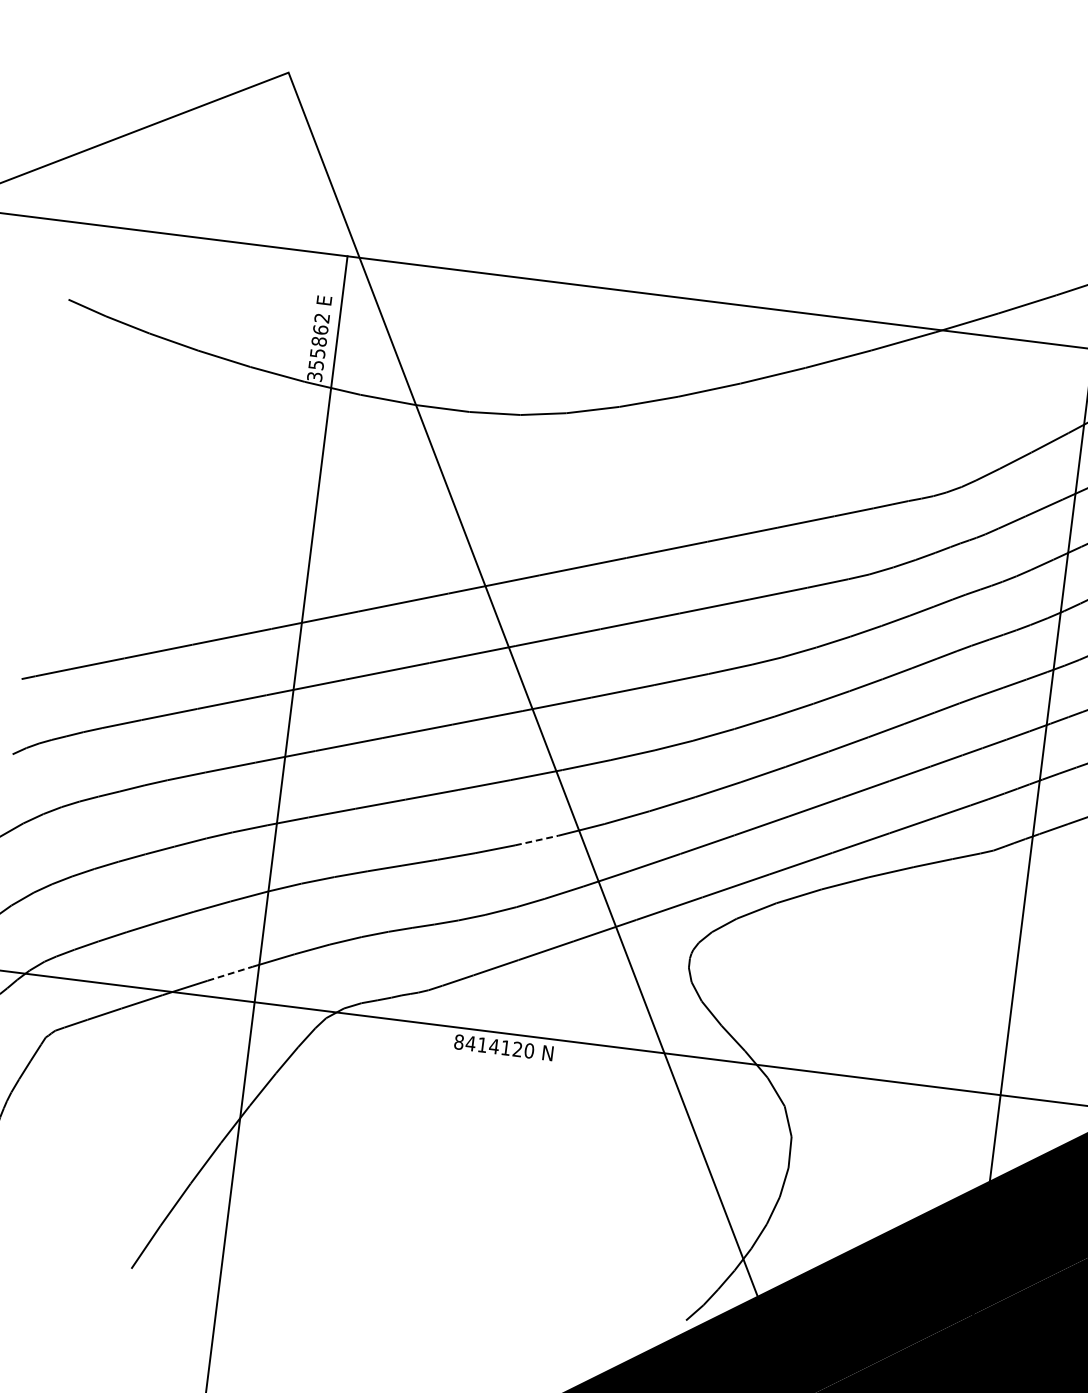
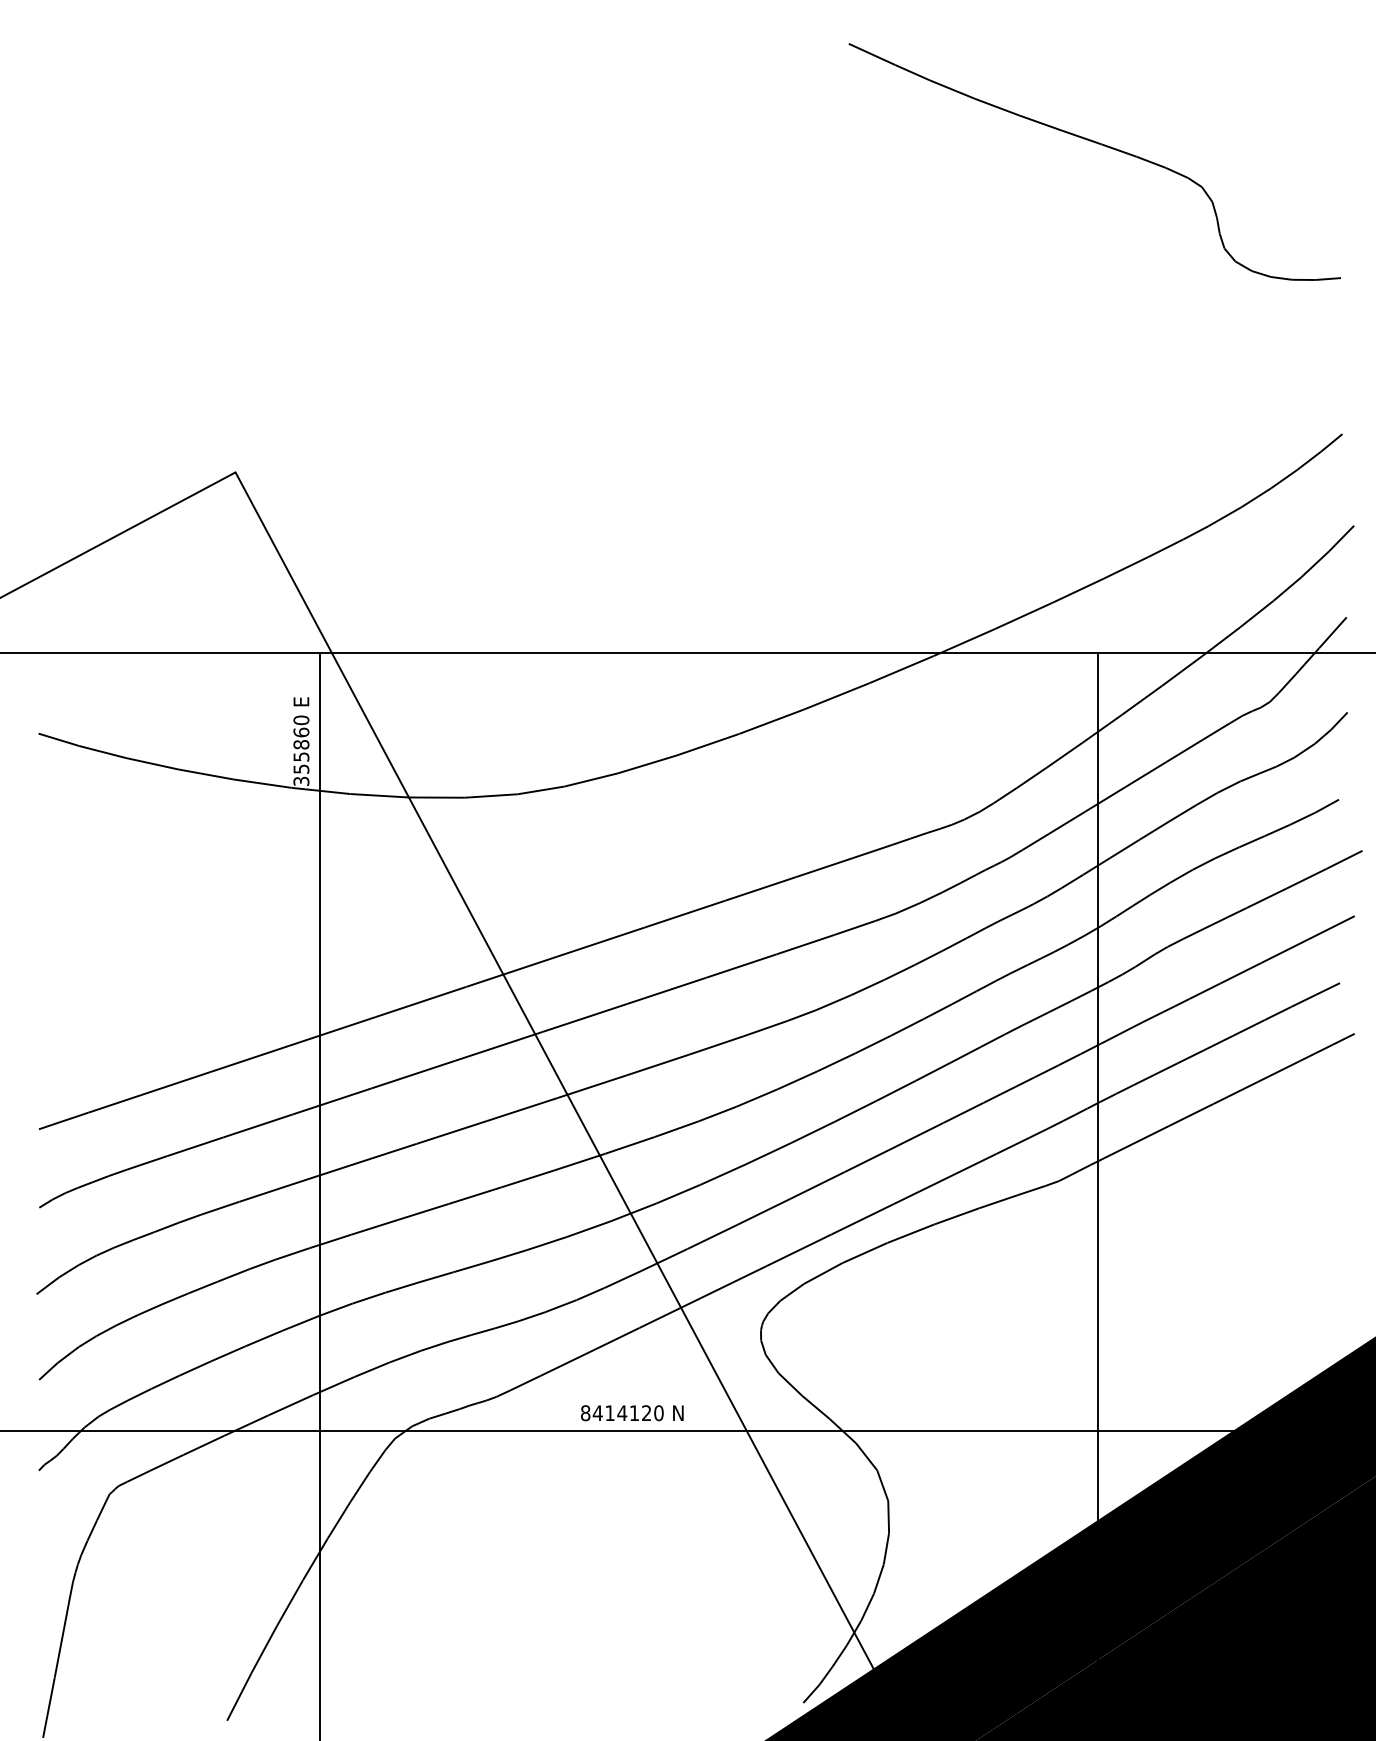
text: (322, 318) -> (301, 720), 355862 -> 355860
line: (536, 840) -> (588, 1229), dashed -> solid
line: (230, 974) -> (291, 1405), dashed -> solid
text: (504, 1048) -> (632, 1413), moved

